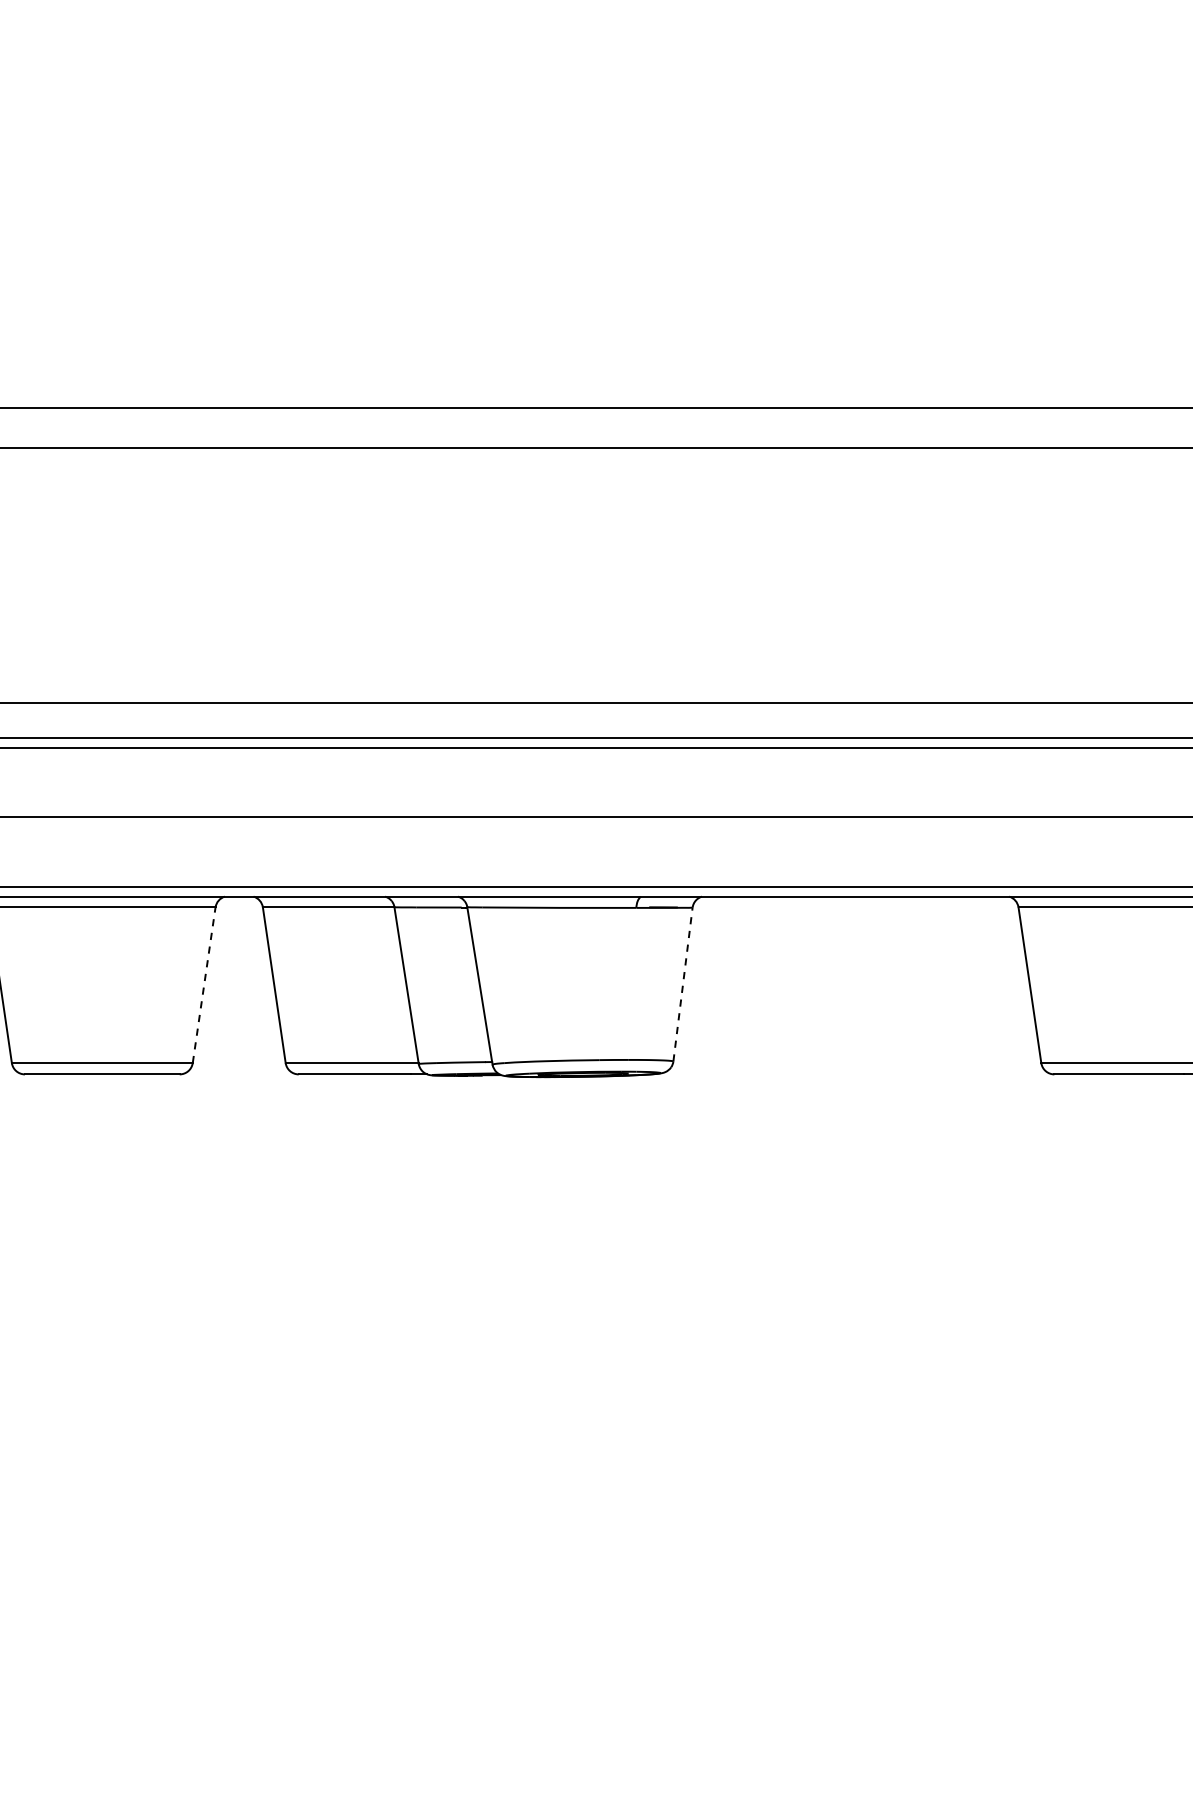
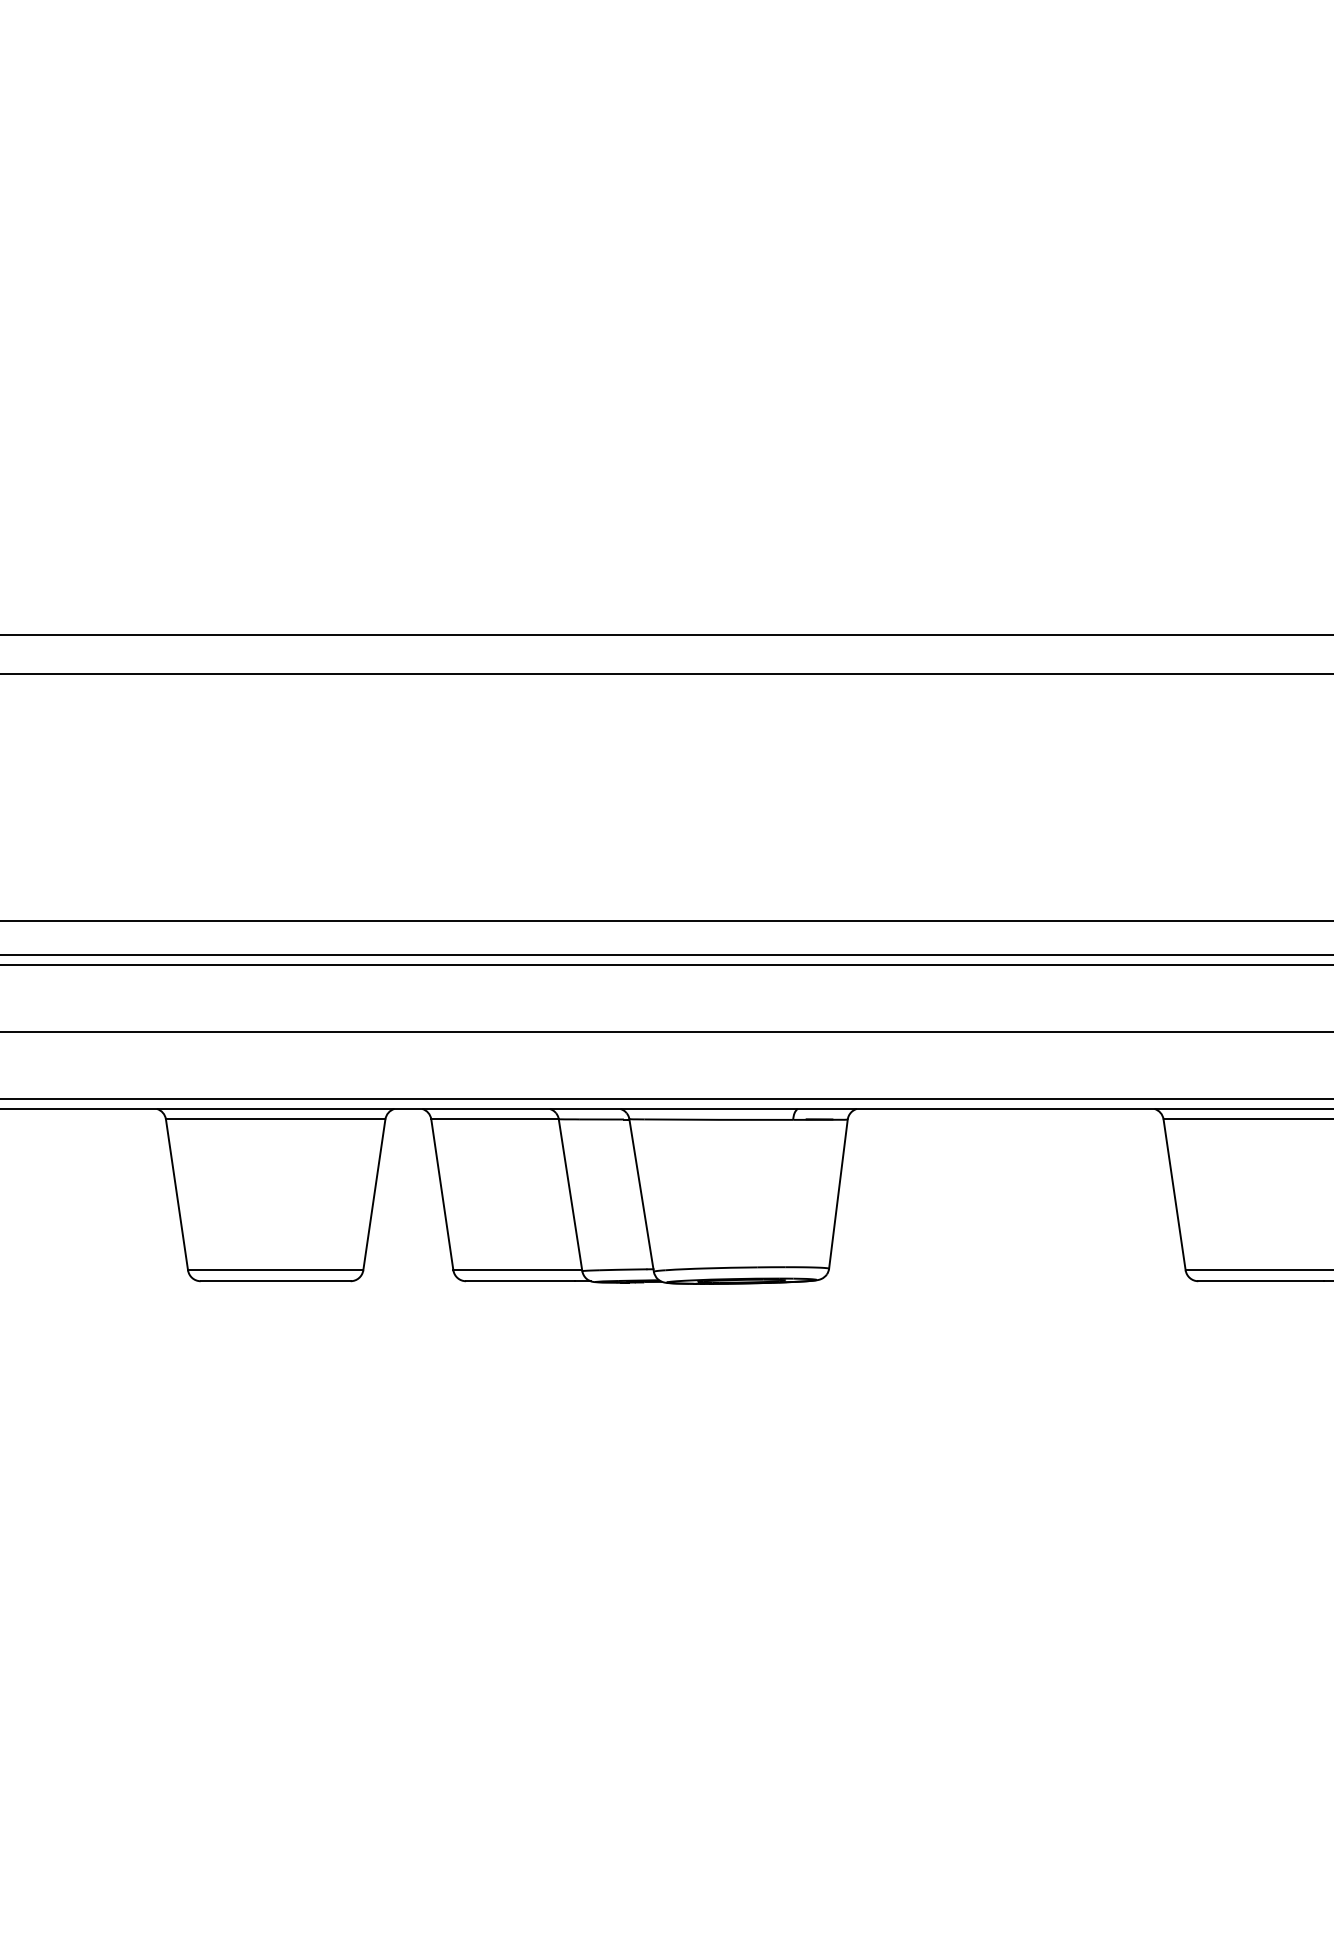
line: (683, 983) -> (838, 1193), dashed -> solid
line: (204, 984) -> (374, 1194), dashed -> solid

